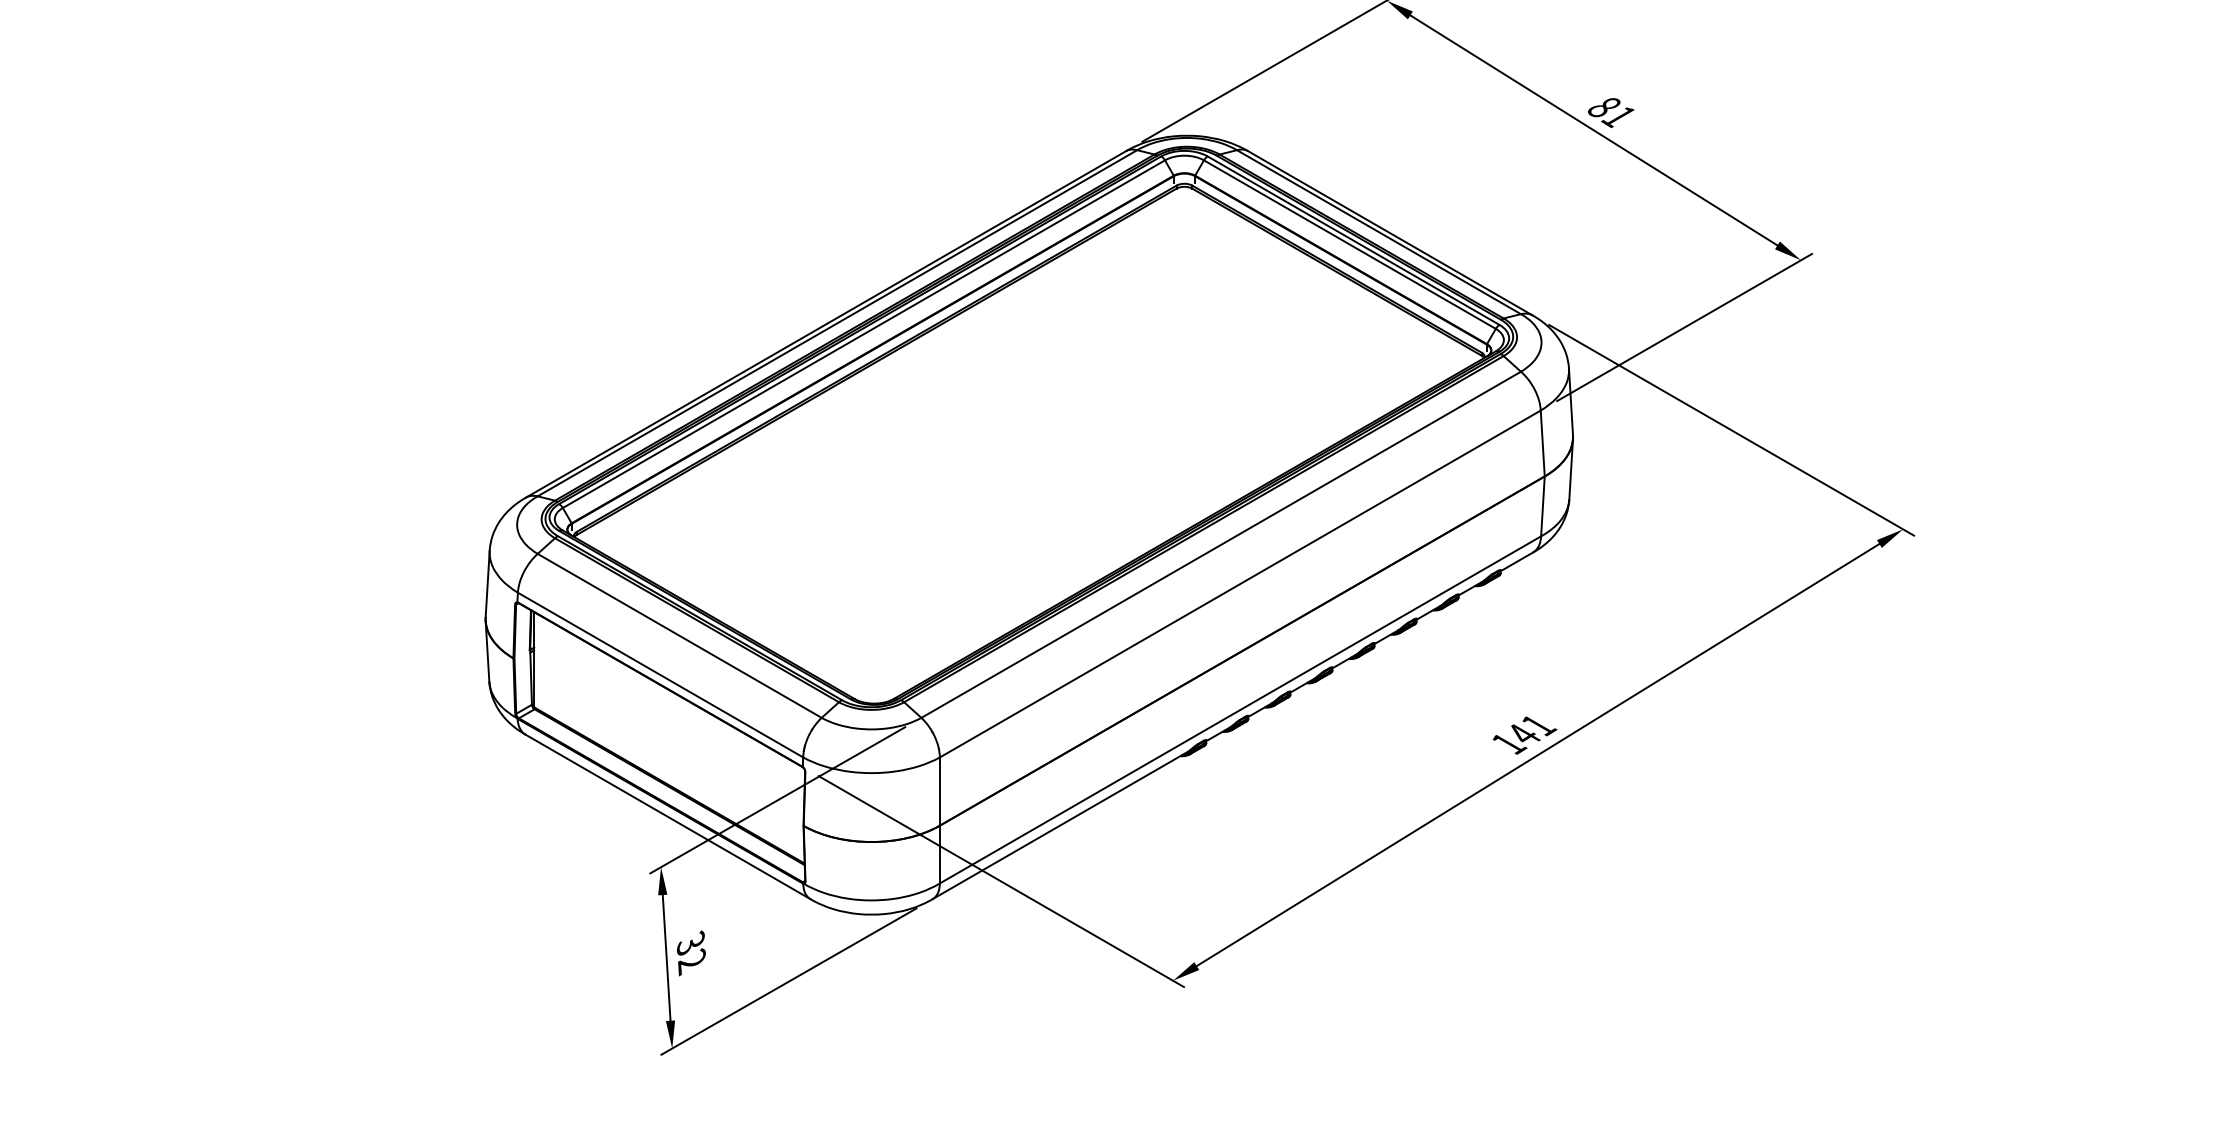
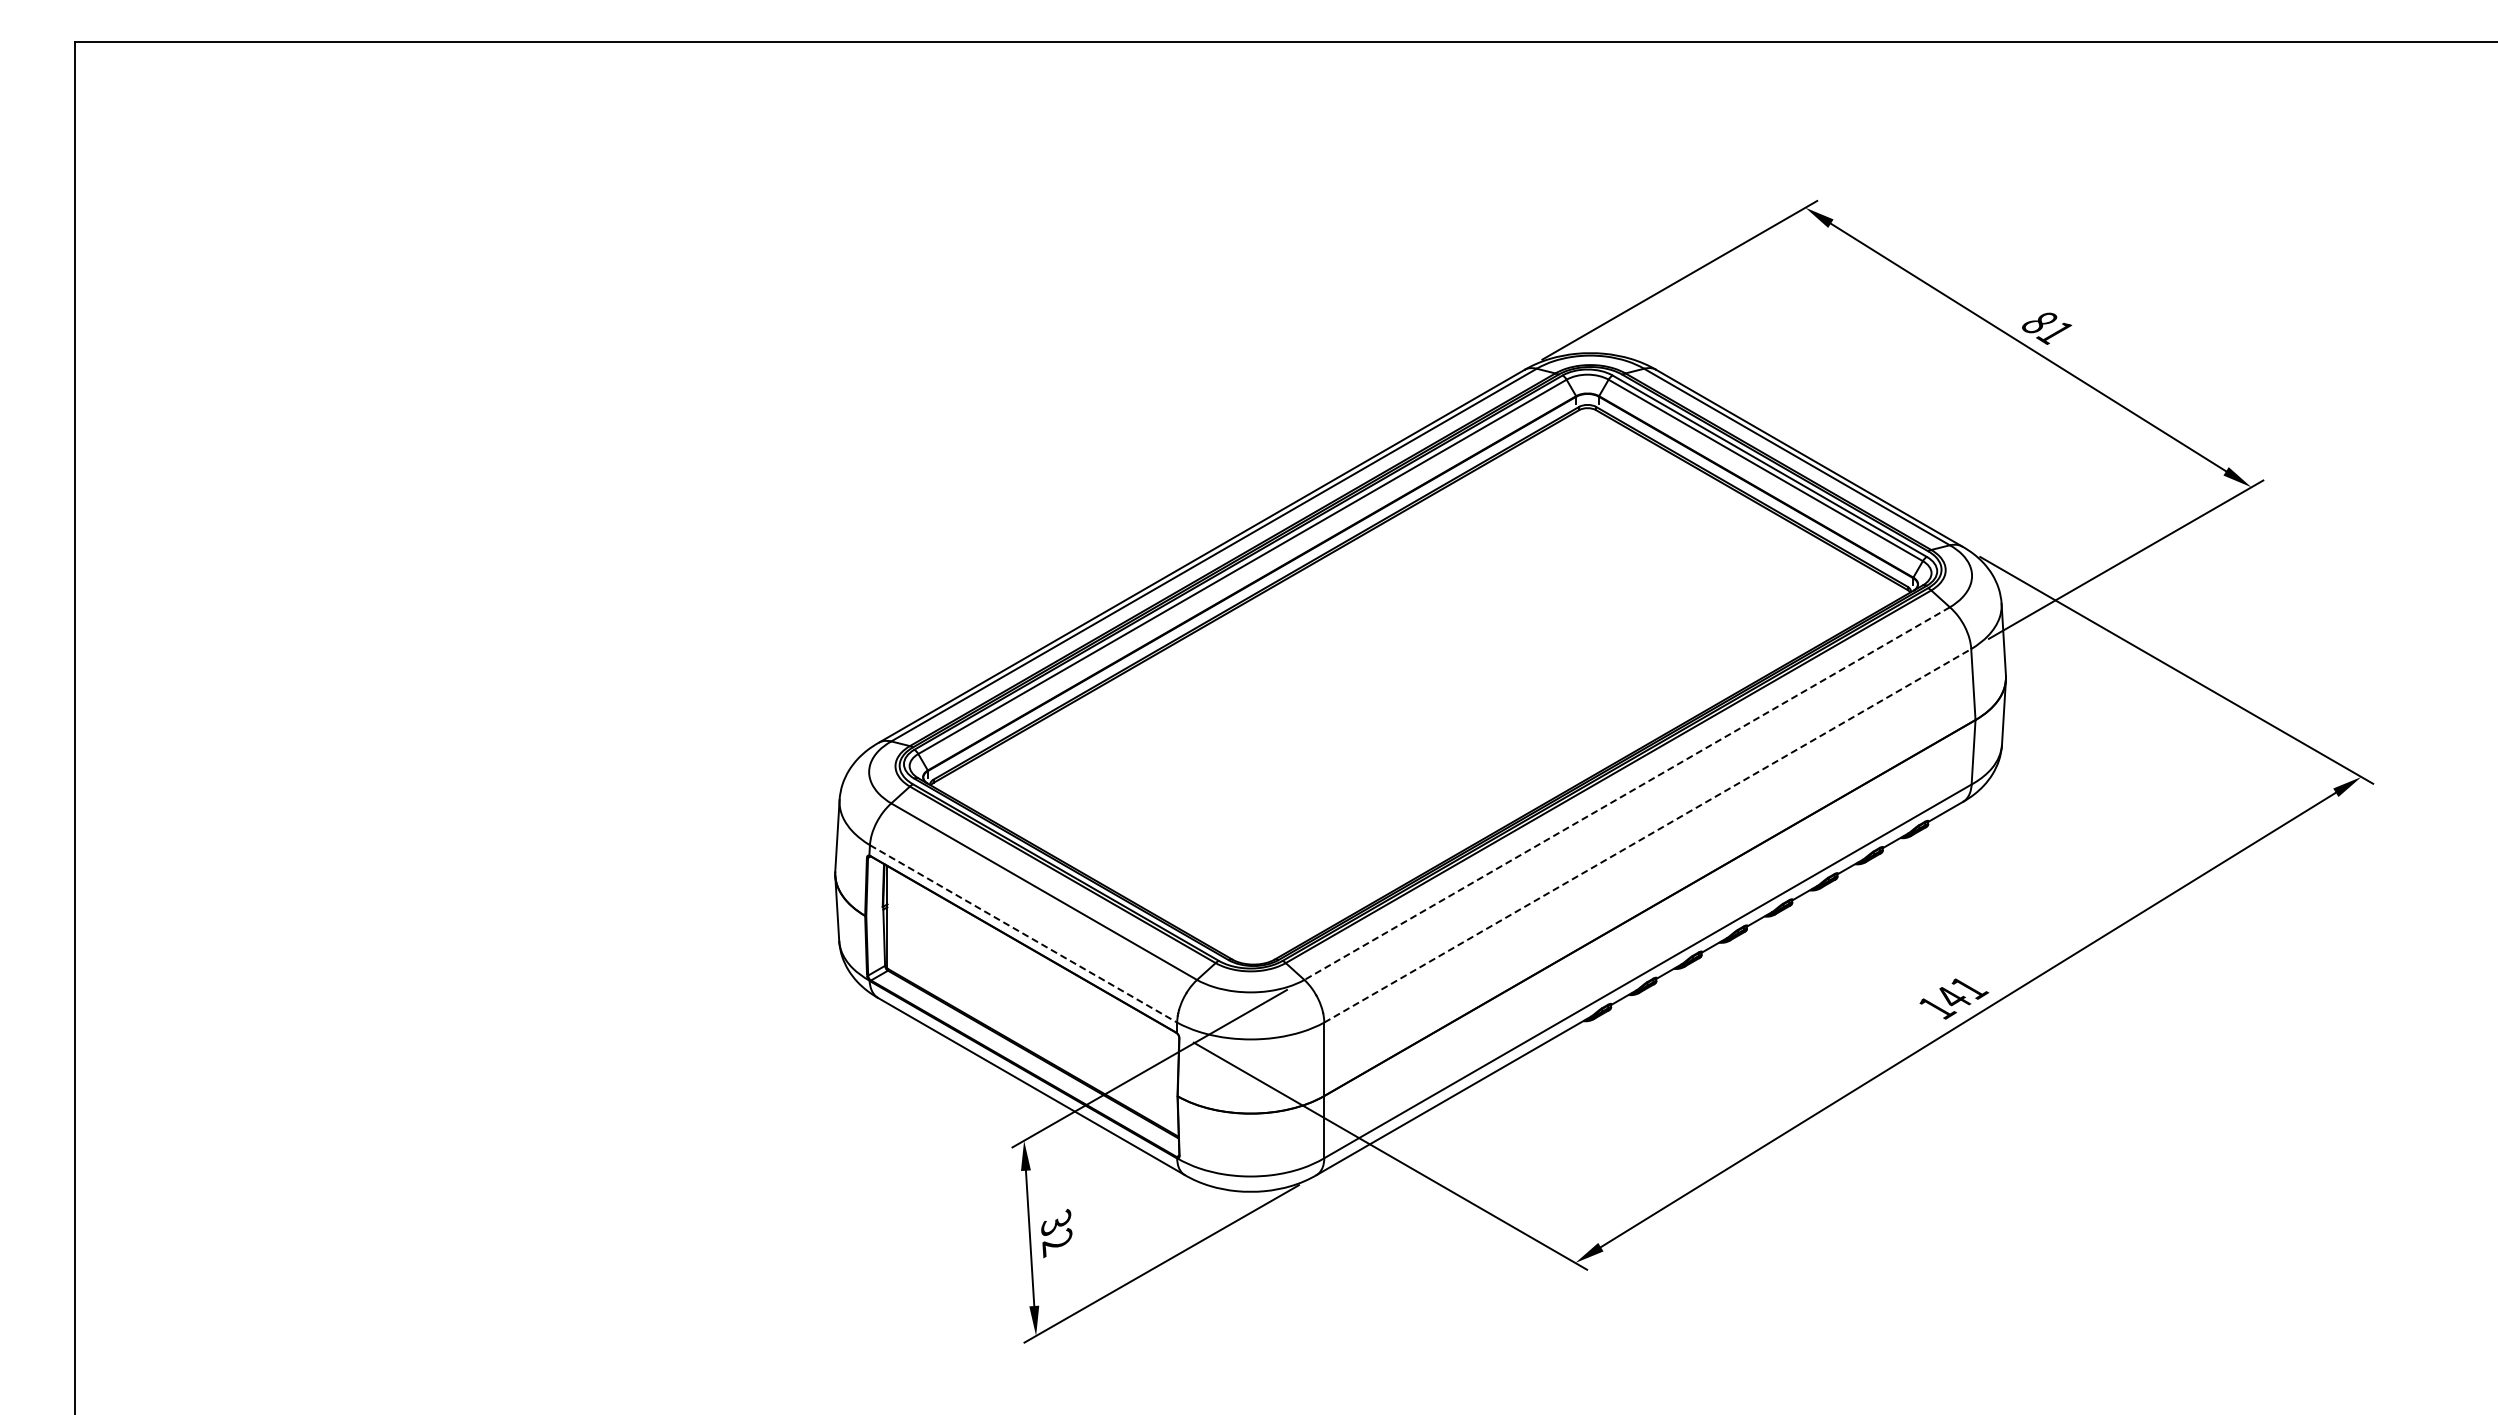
line: (1221, 544) -> (1627, 793), solid -> dashed
line: (1240, 583) -> (1647, 835), solid -> dashed
line: (661, 675) -> (1024, 934), solid -> dashed

